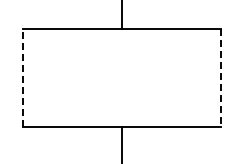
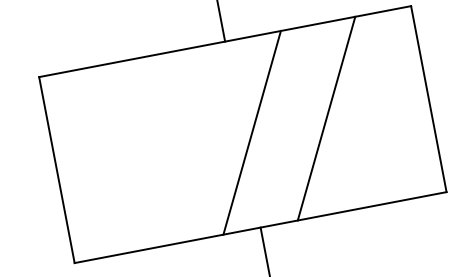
line: (23, 77) -> (57, 169), dashed -> solid
line: (126, 77) -> (251, 132), added
line: (166, 77) -> (326, 117), added
line: (220, 78) -> (428, 100), dashed -> solid

